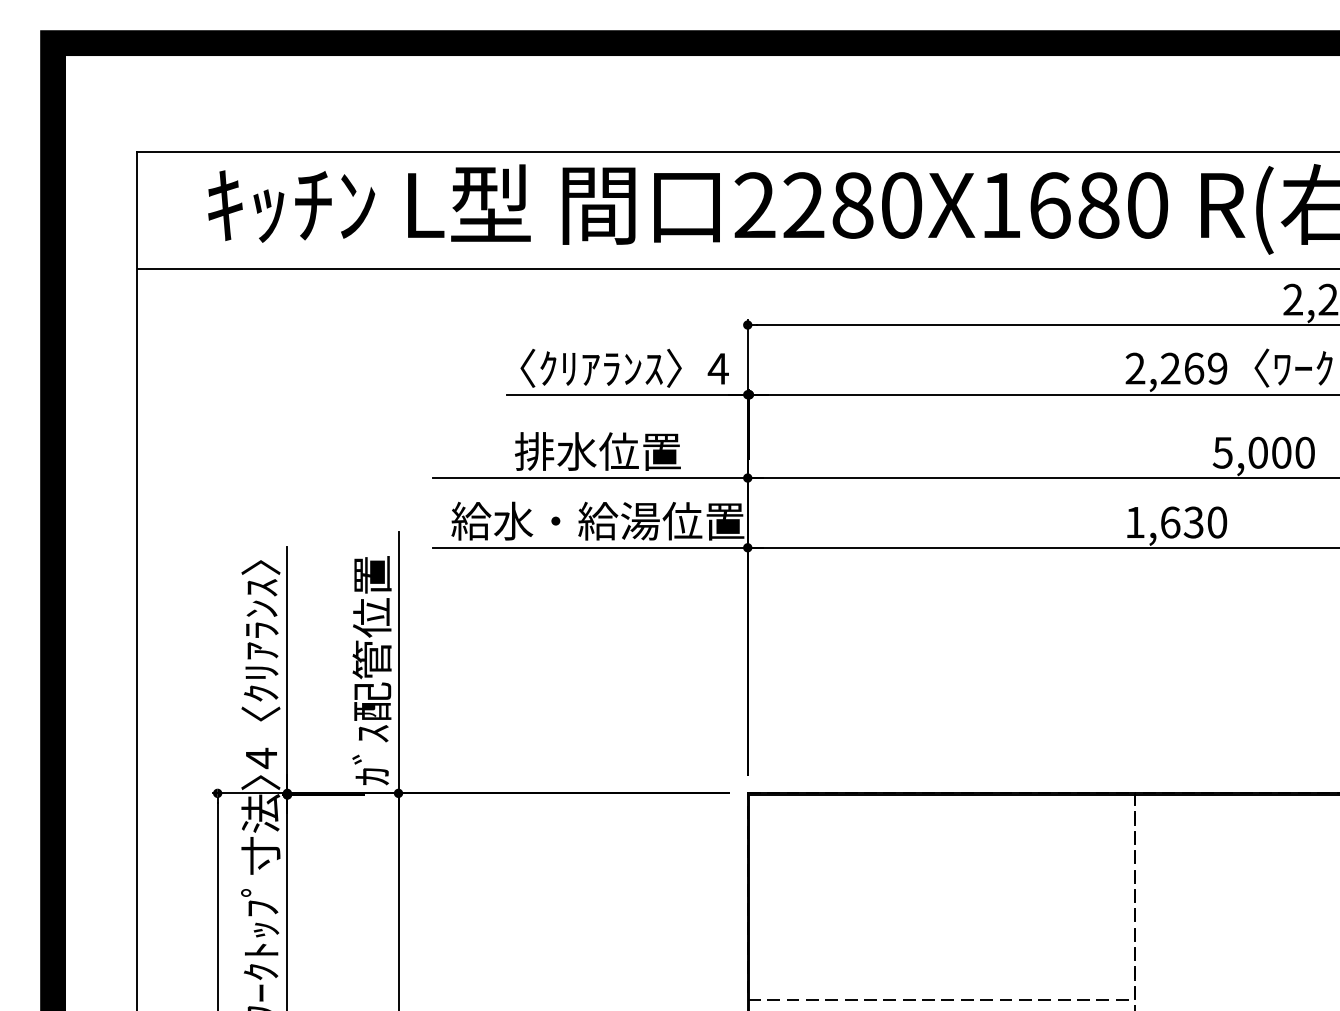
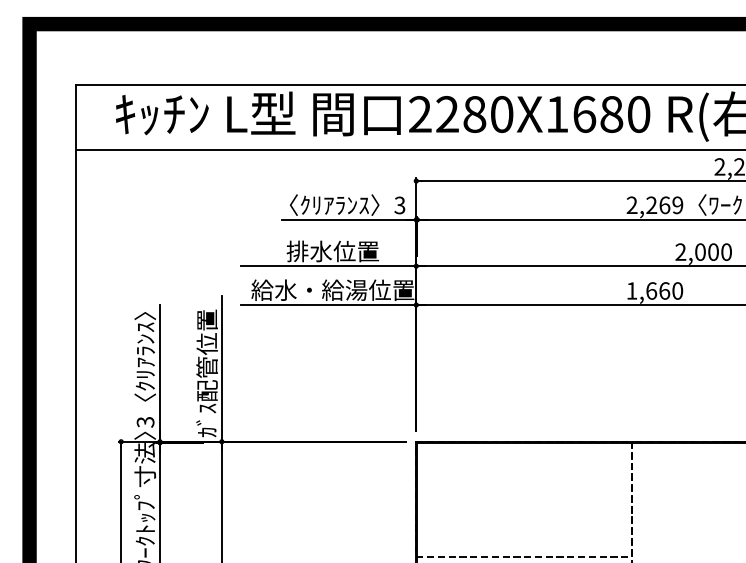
text: (717, 368) -> (399, 205), 4 -> 3
text: (1222, 453) -> (680, 252), 5,000 -> 2,000
text: (1193, 521) -> (664, 290), 1,630 -> 1,660
text: (261, 758) -> (145, 422), 4 -> 3

